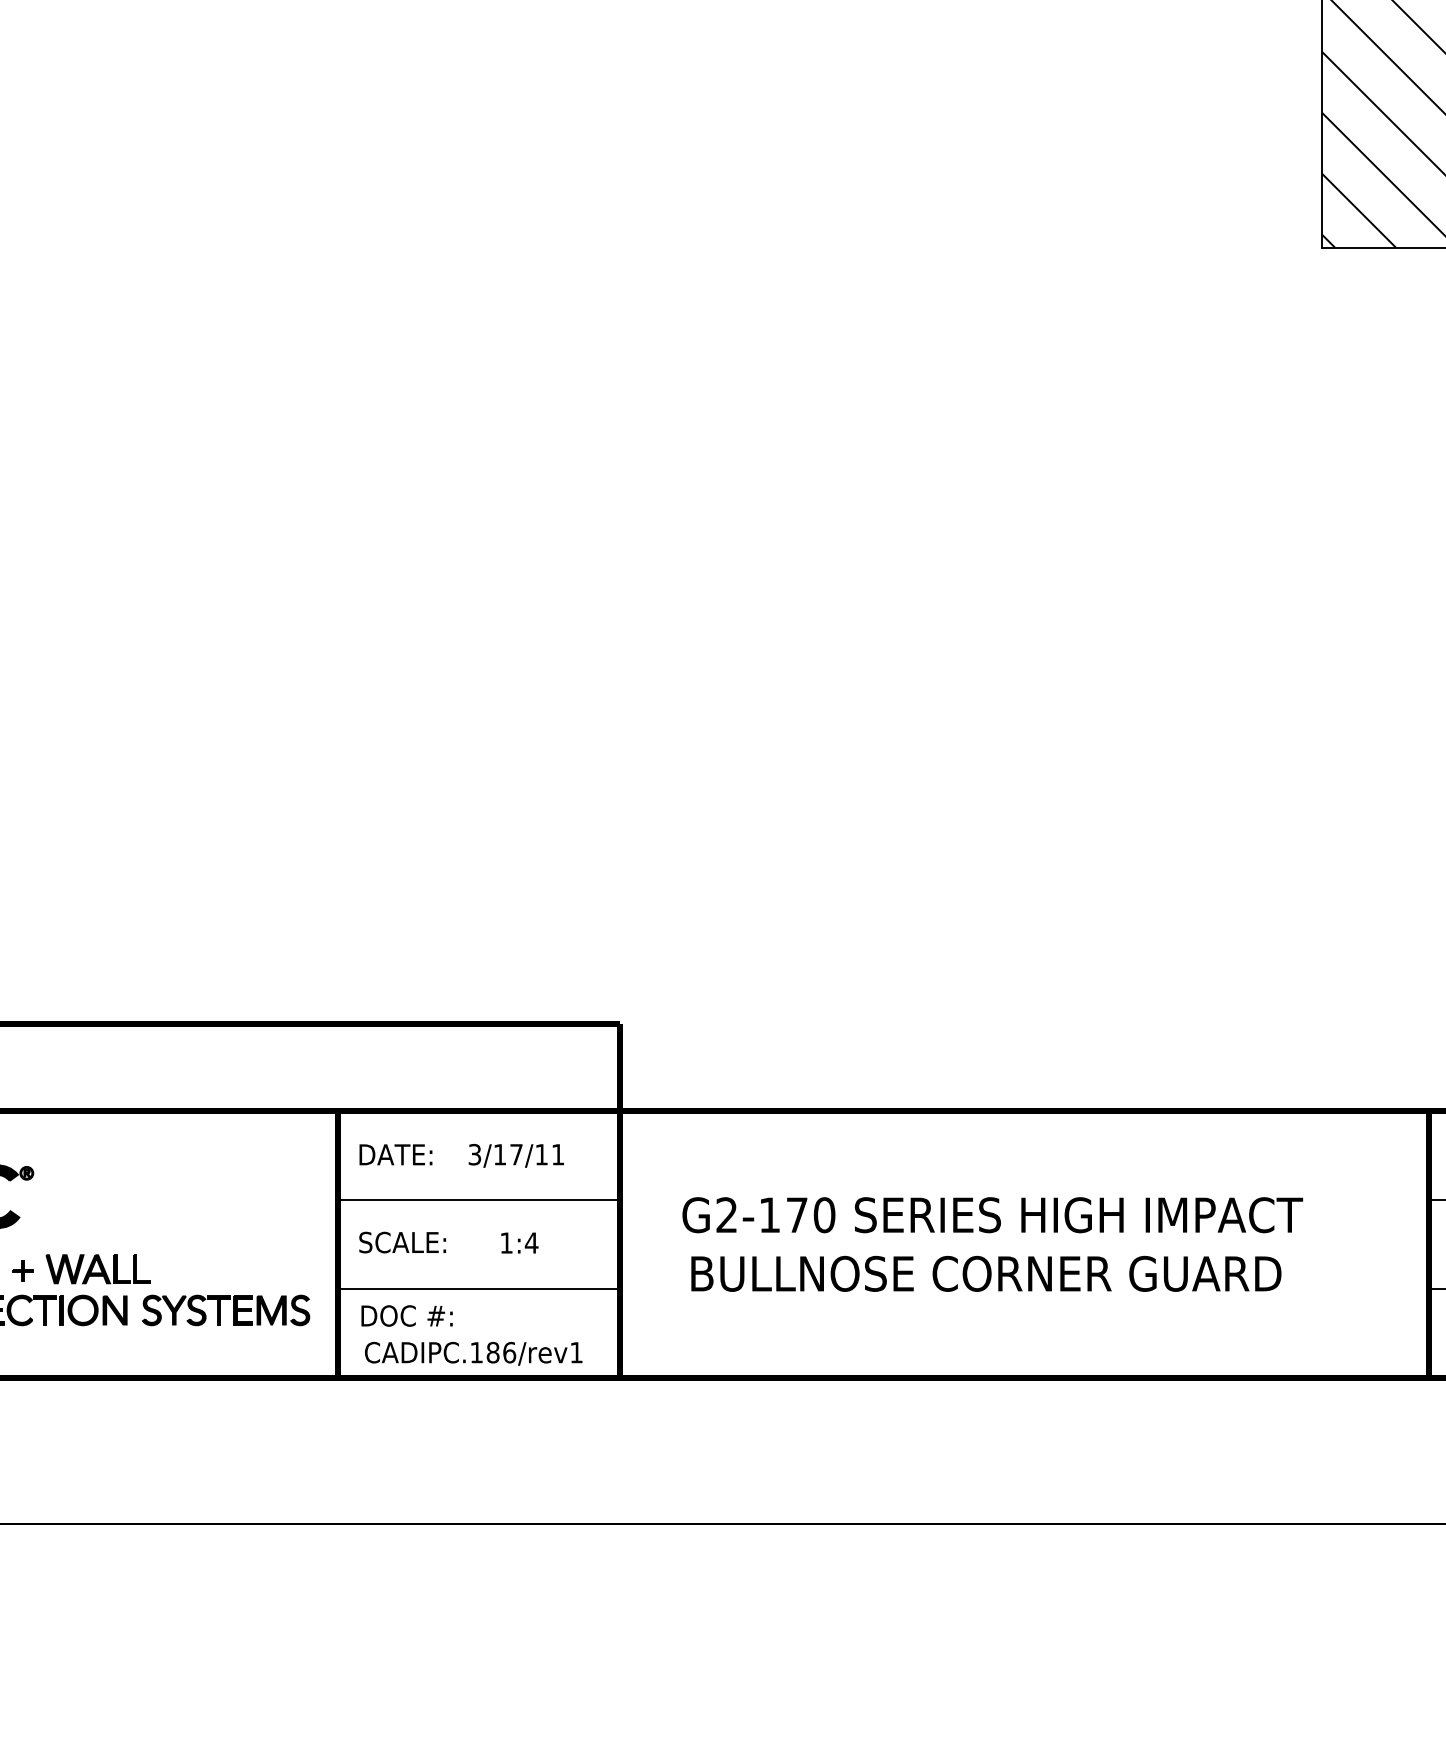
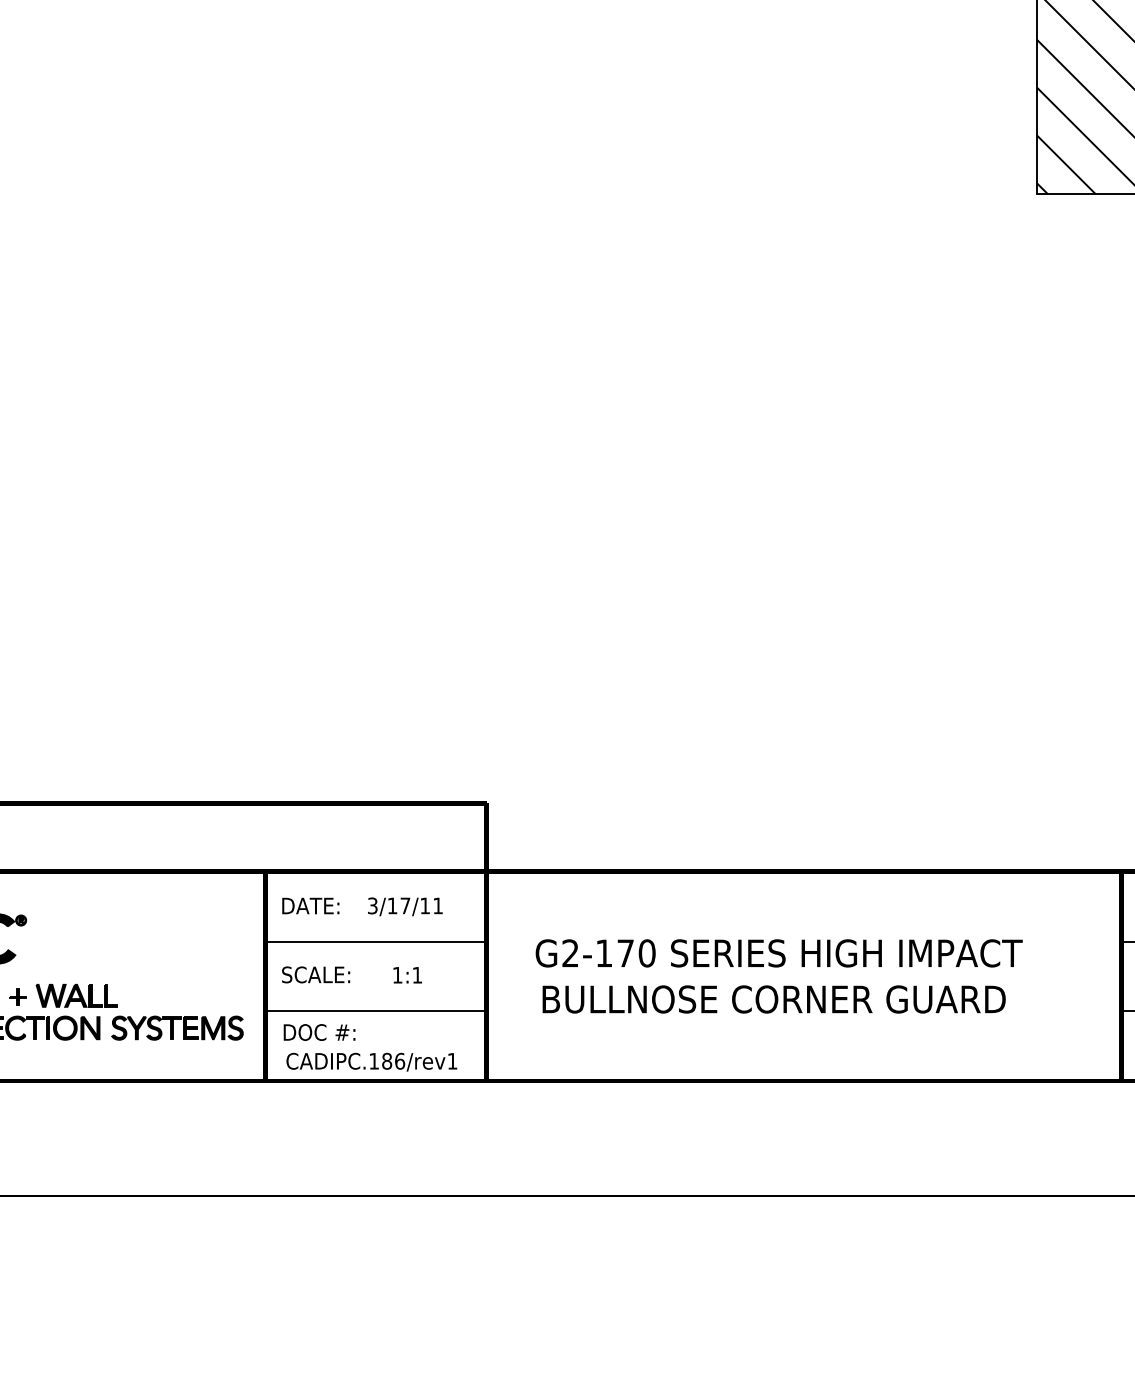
text: (531, 1242) -> (417, 974), 1:4 -> 1:1

